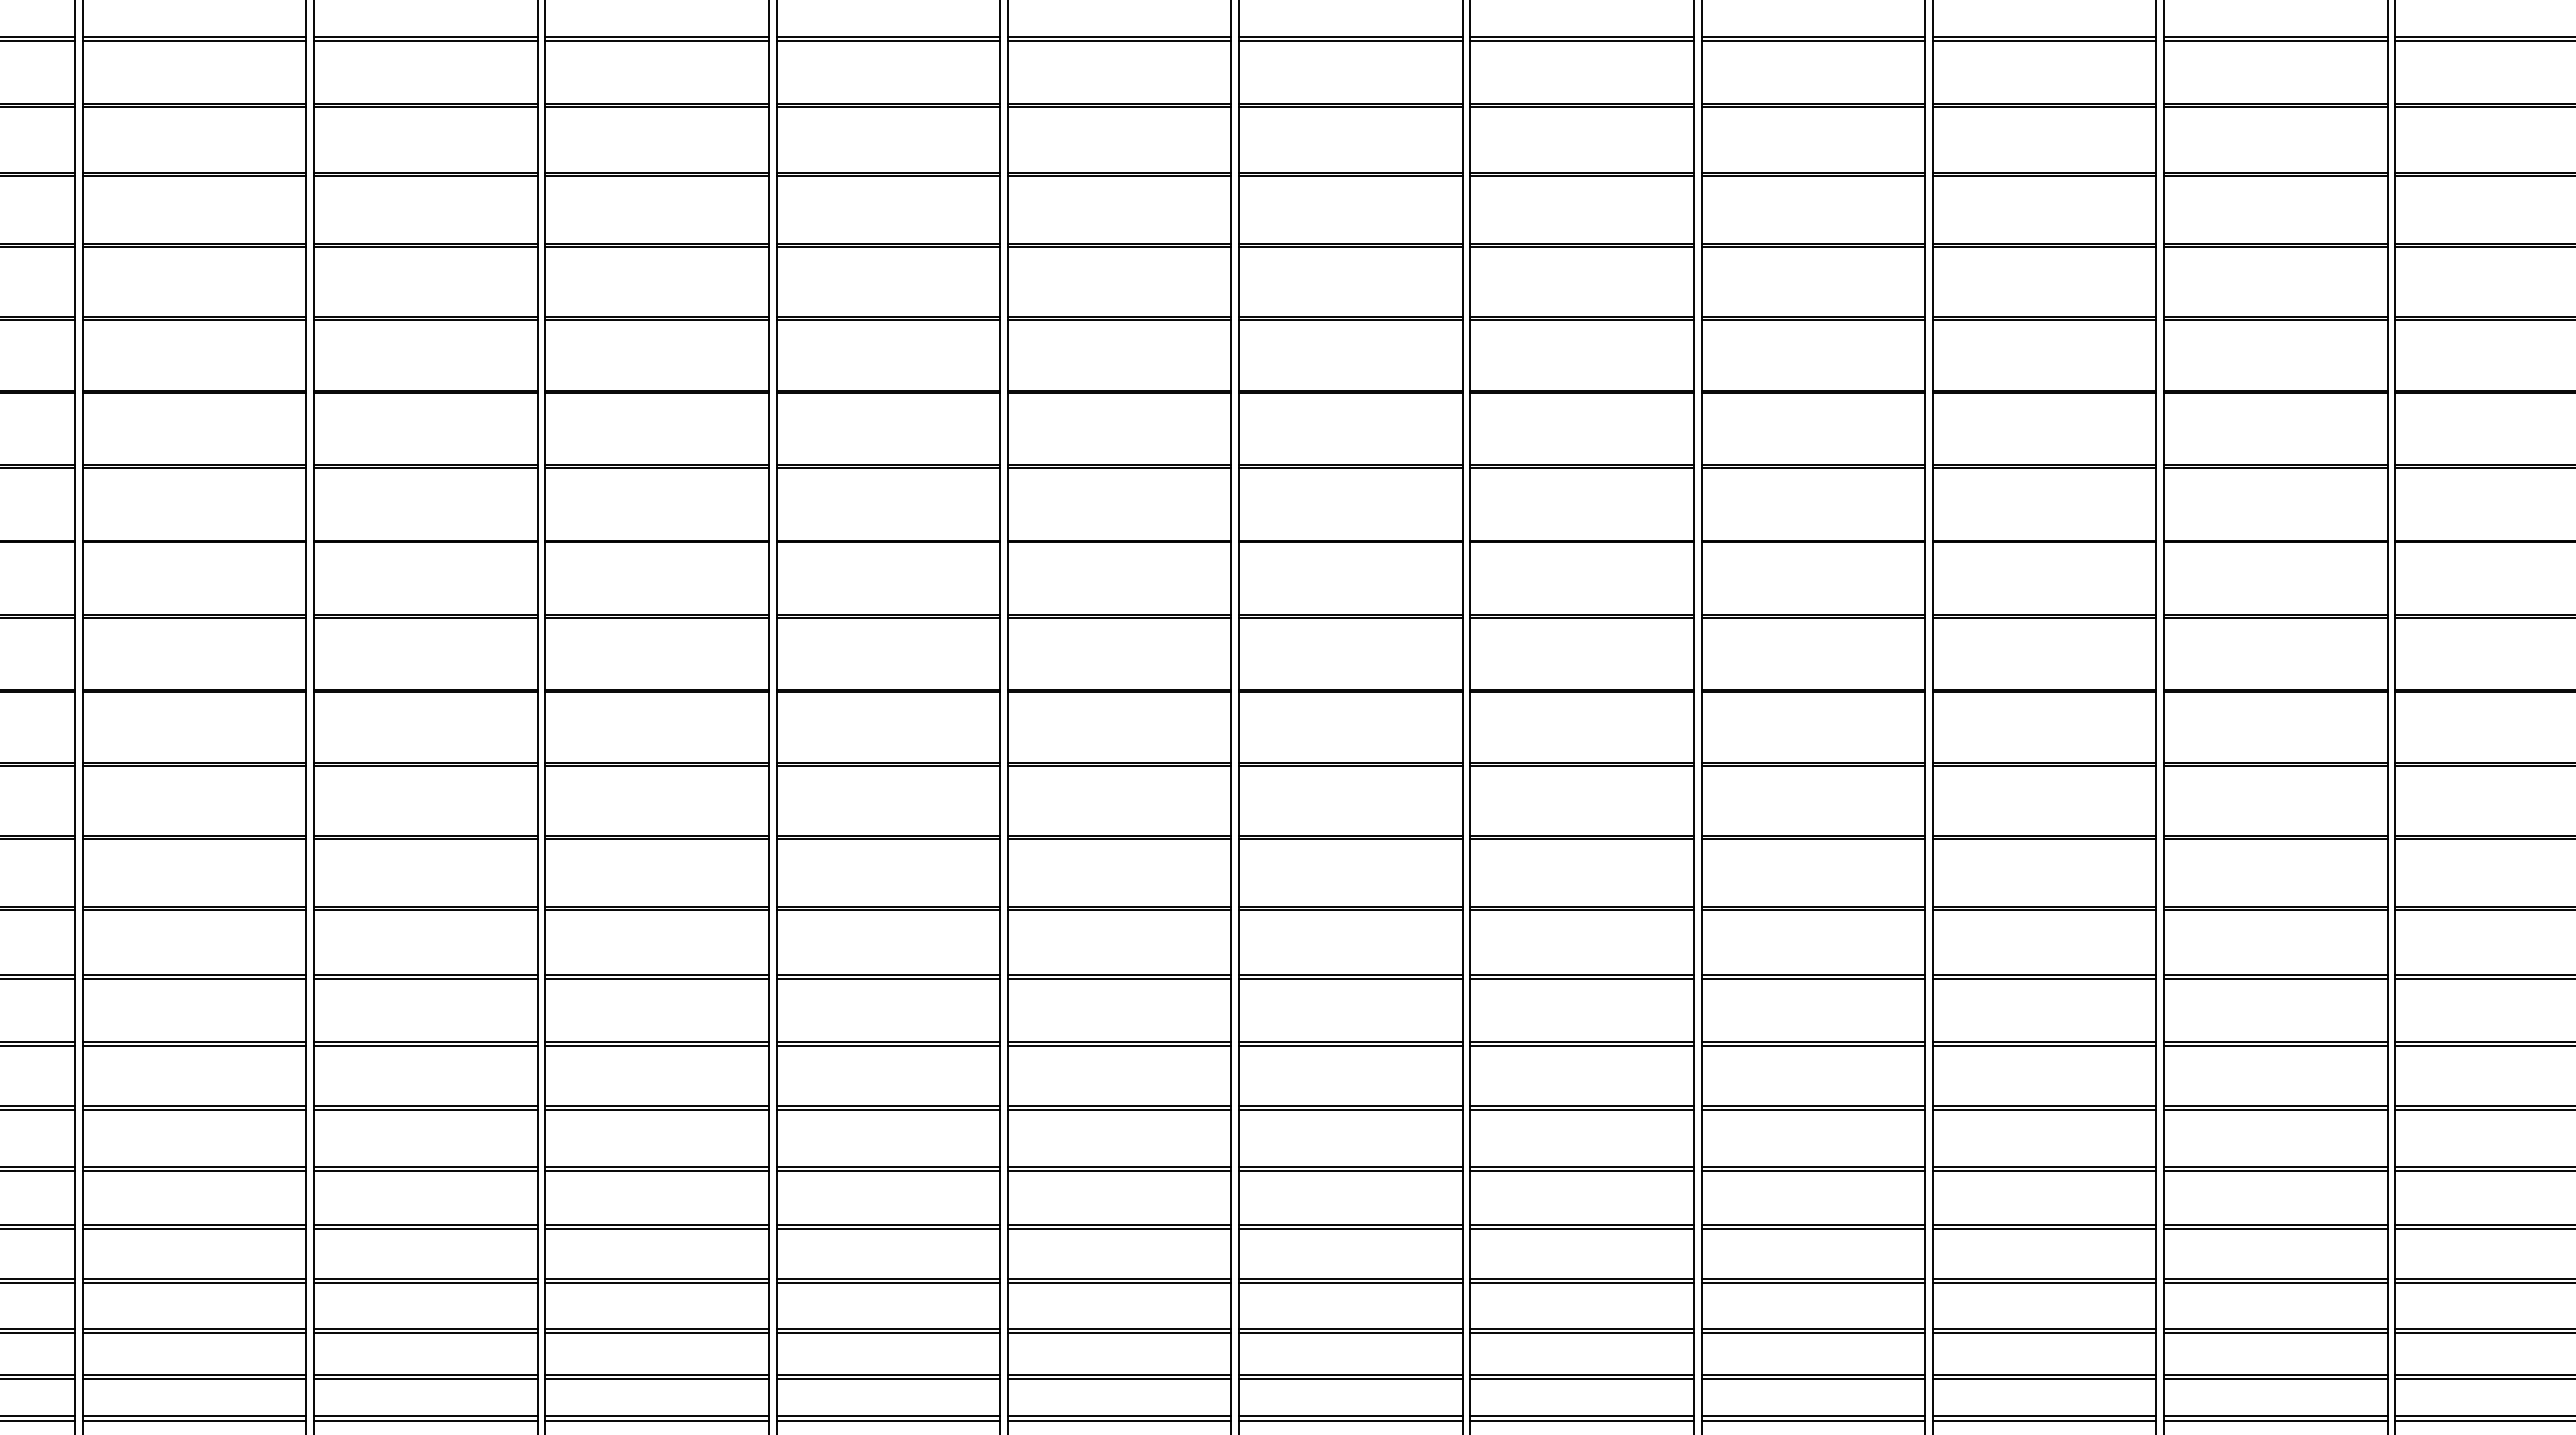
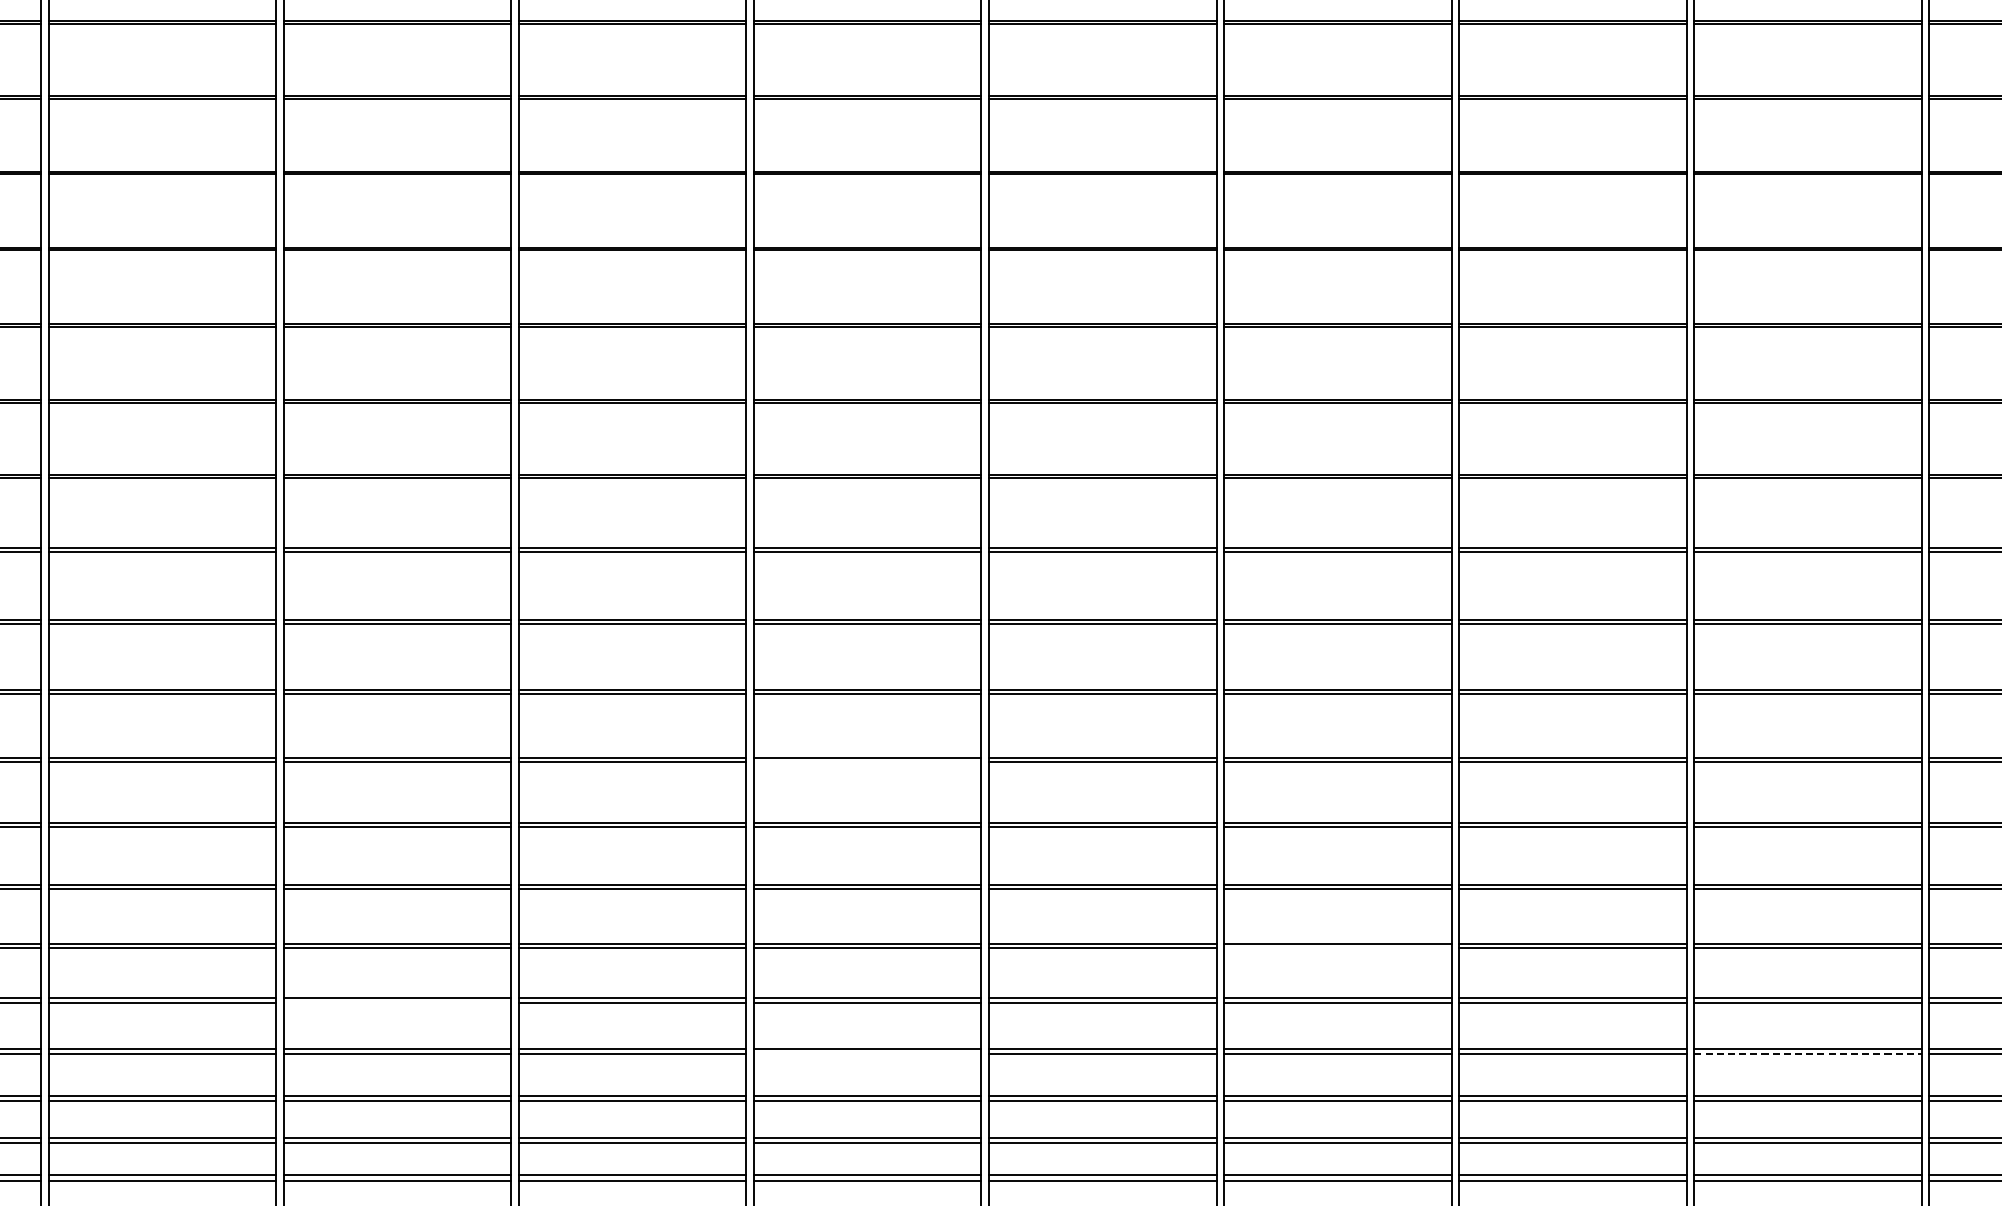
line: (888, 1046) -> (868, 762), removed
line: (1350, 1229) -> (1337, 948), removed
line: (425, 1283) -> (397, 1003), removed
line: (888, 1333) -> (868, 1054), removed
line: (1813, 1333) -> (1808, 1054), solid -> dashed

